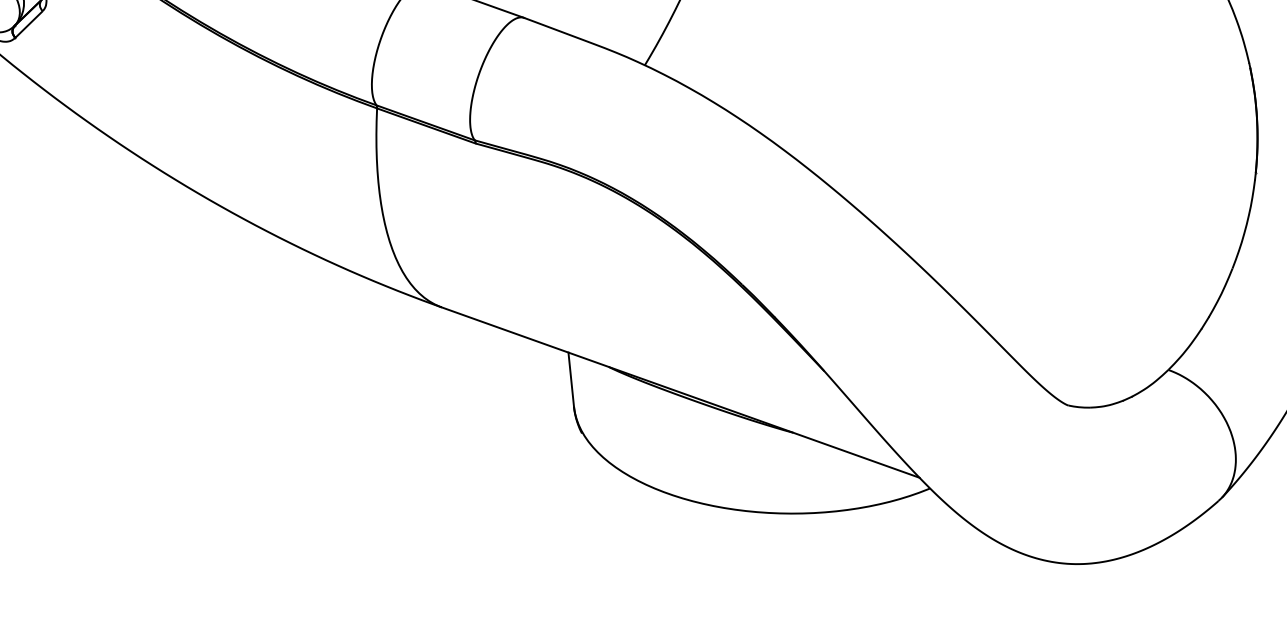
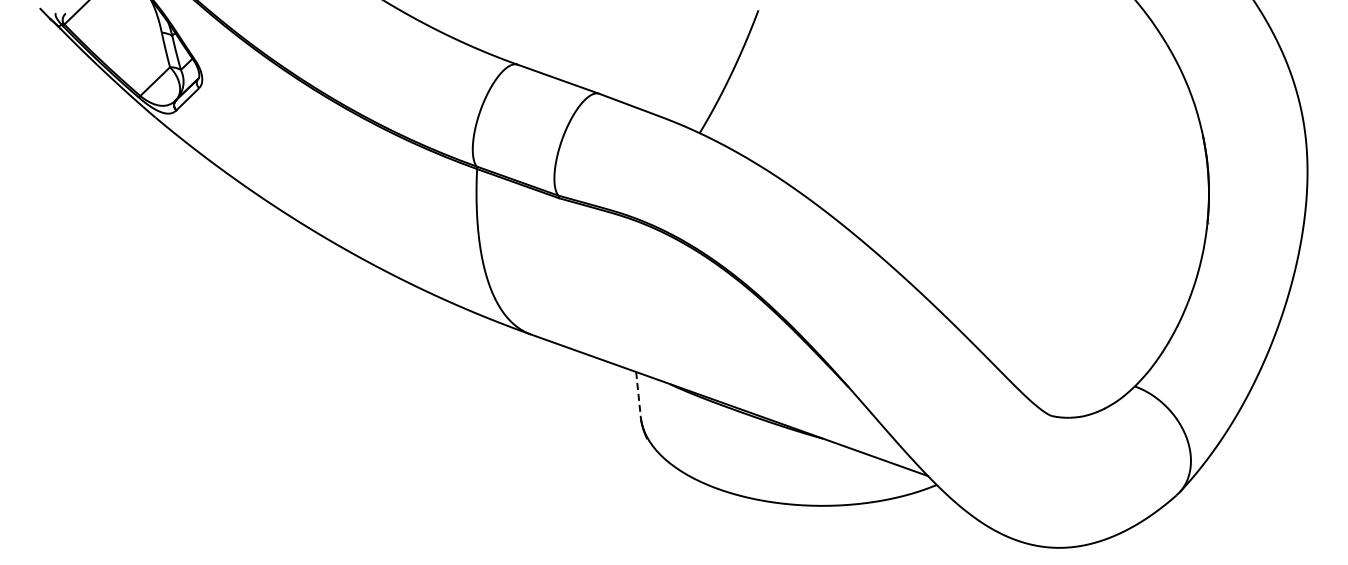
line: (571, 379) -> (638, 394), solid -> dashed

